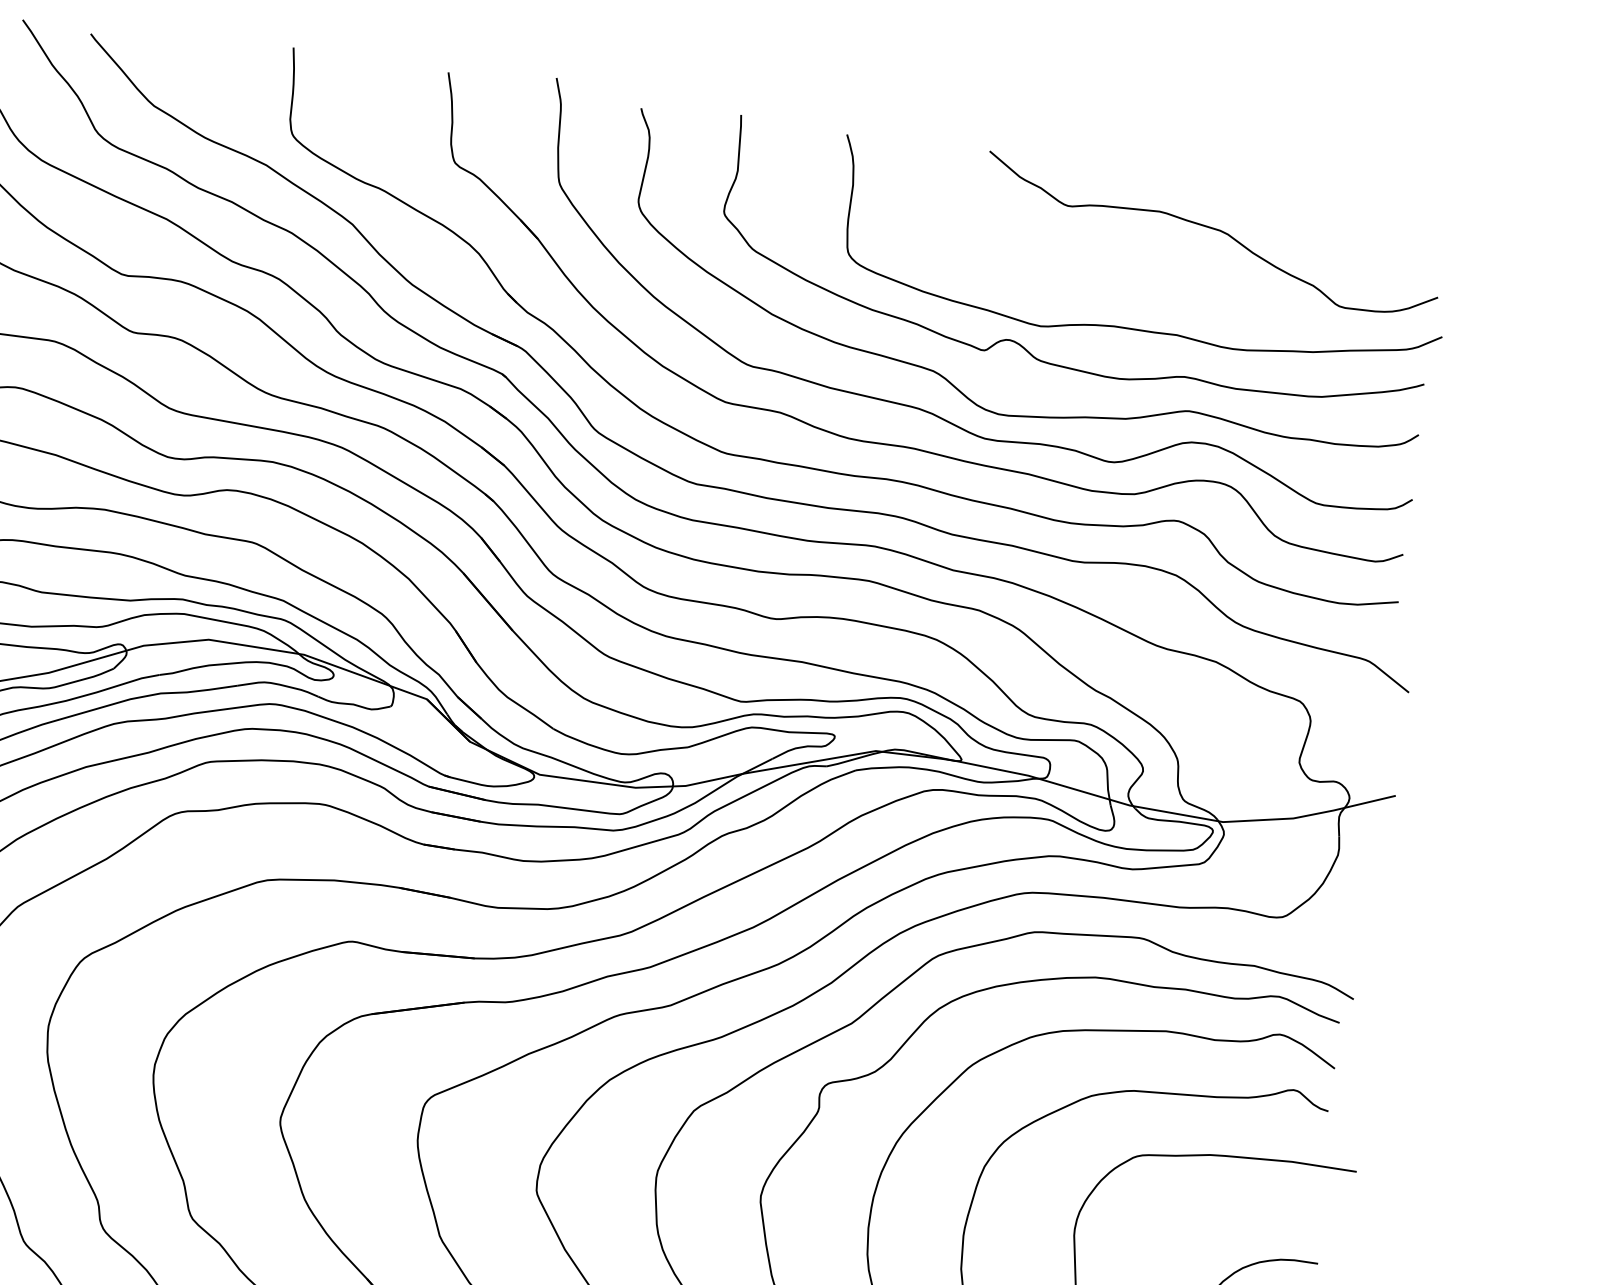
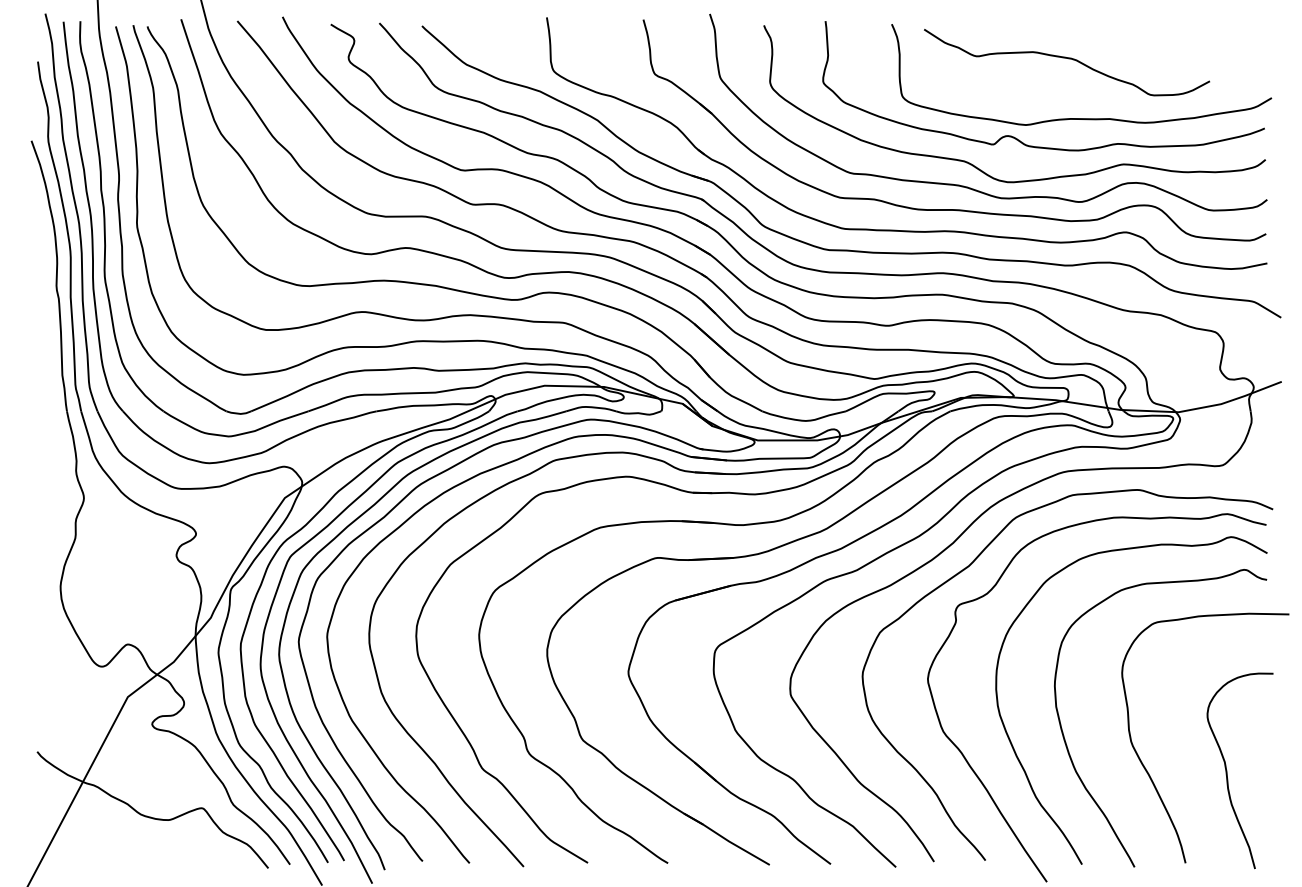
curve: (1215, 231) -> (1068, 59), moved

